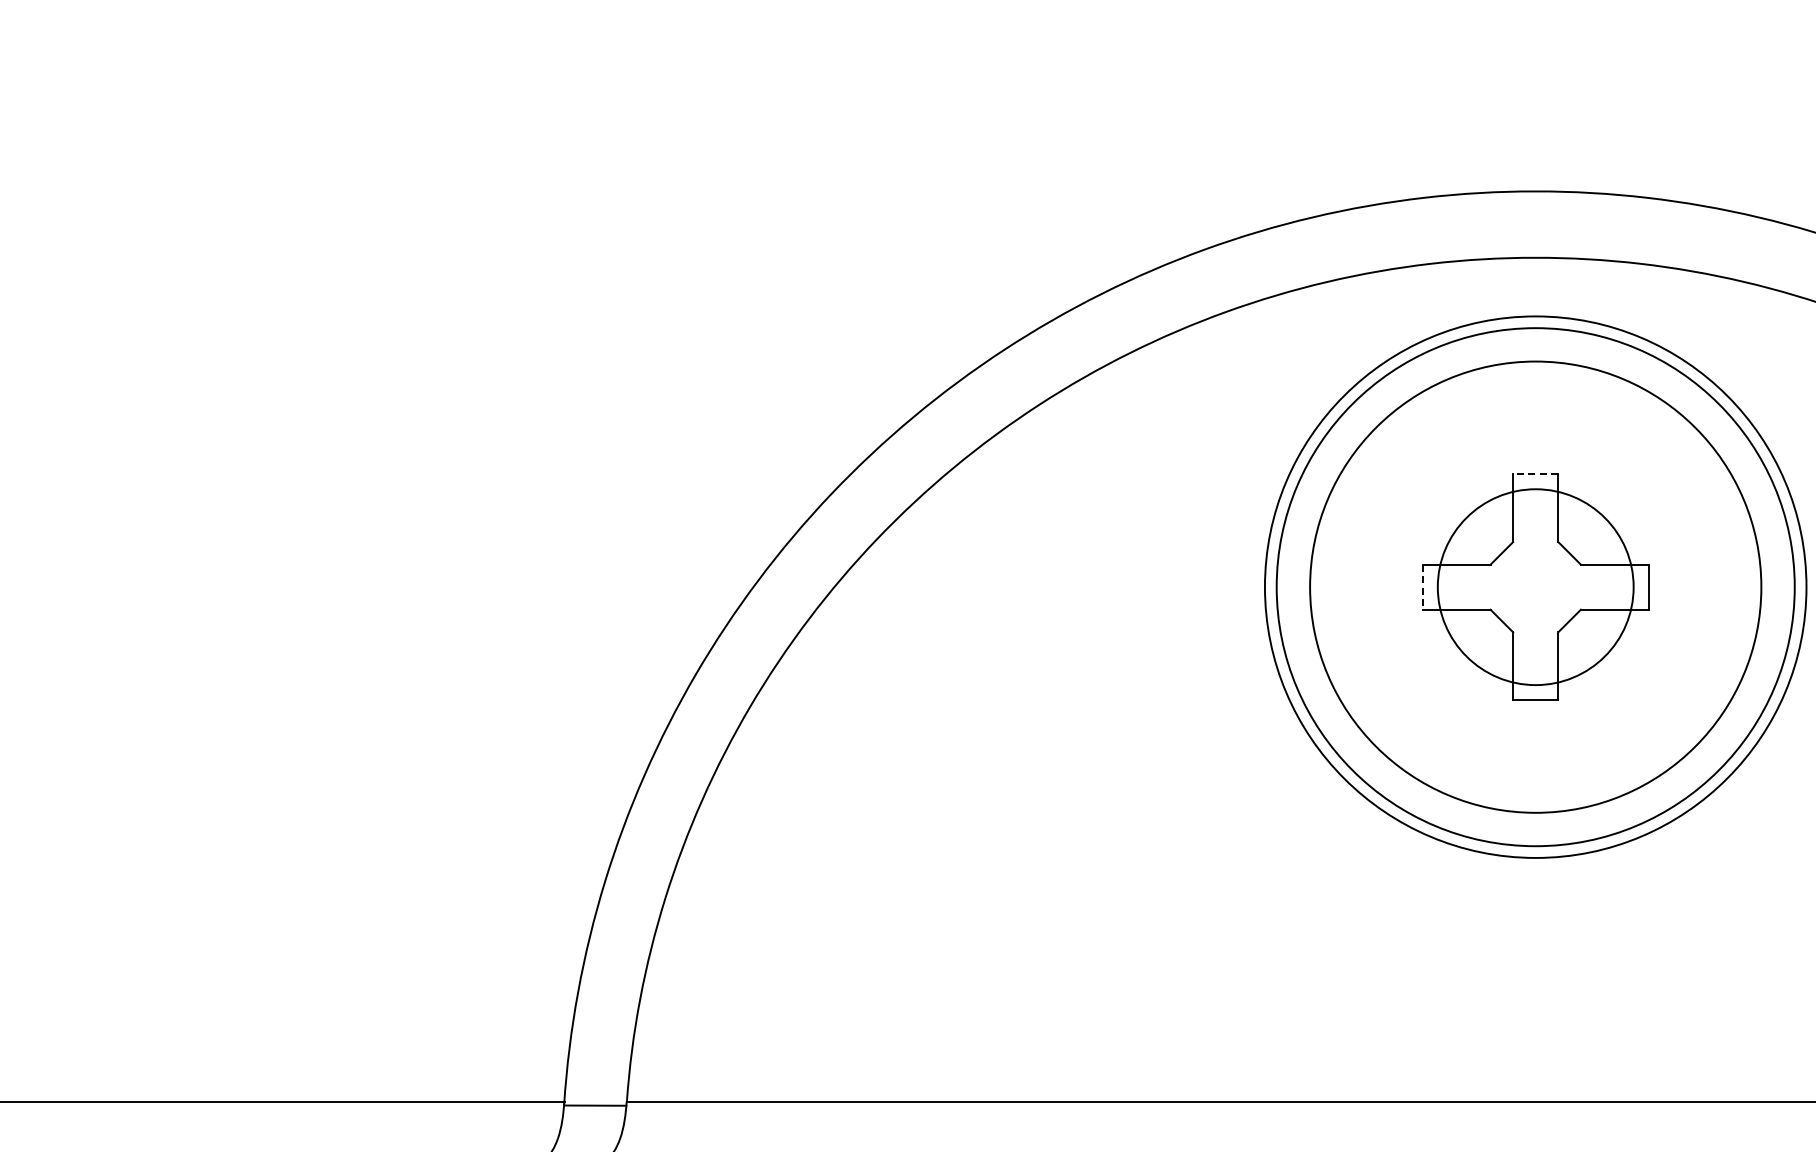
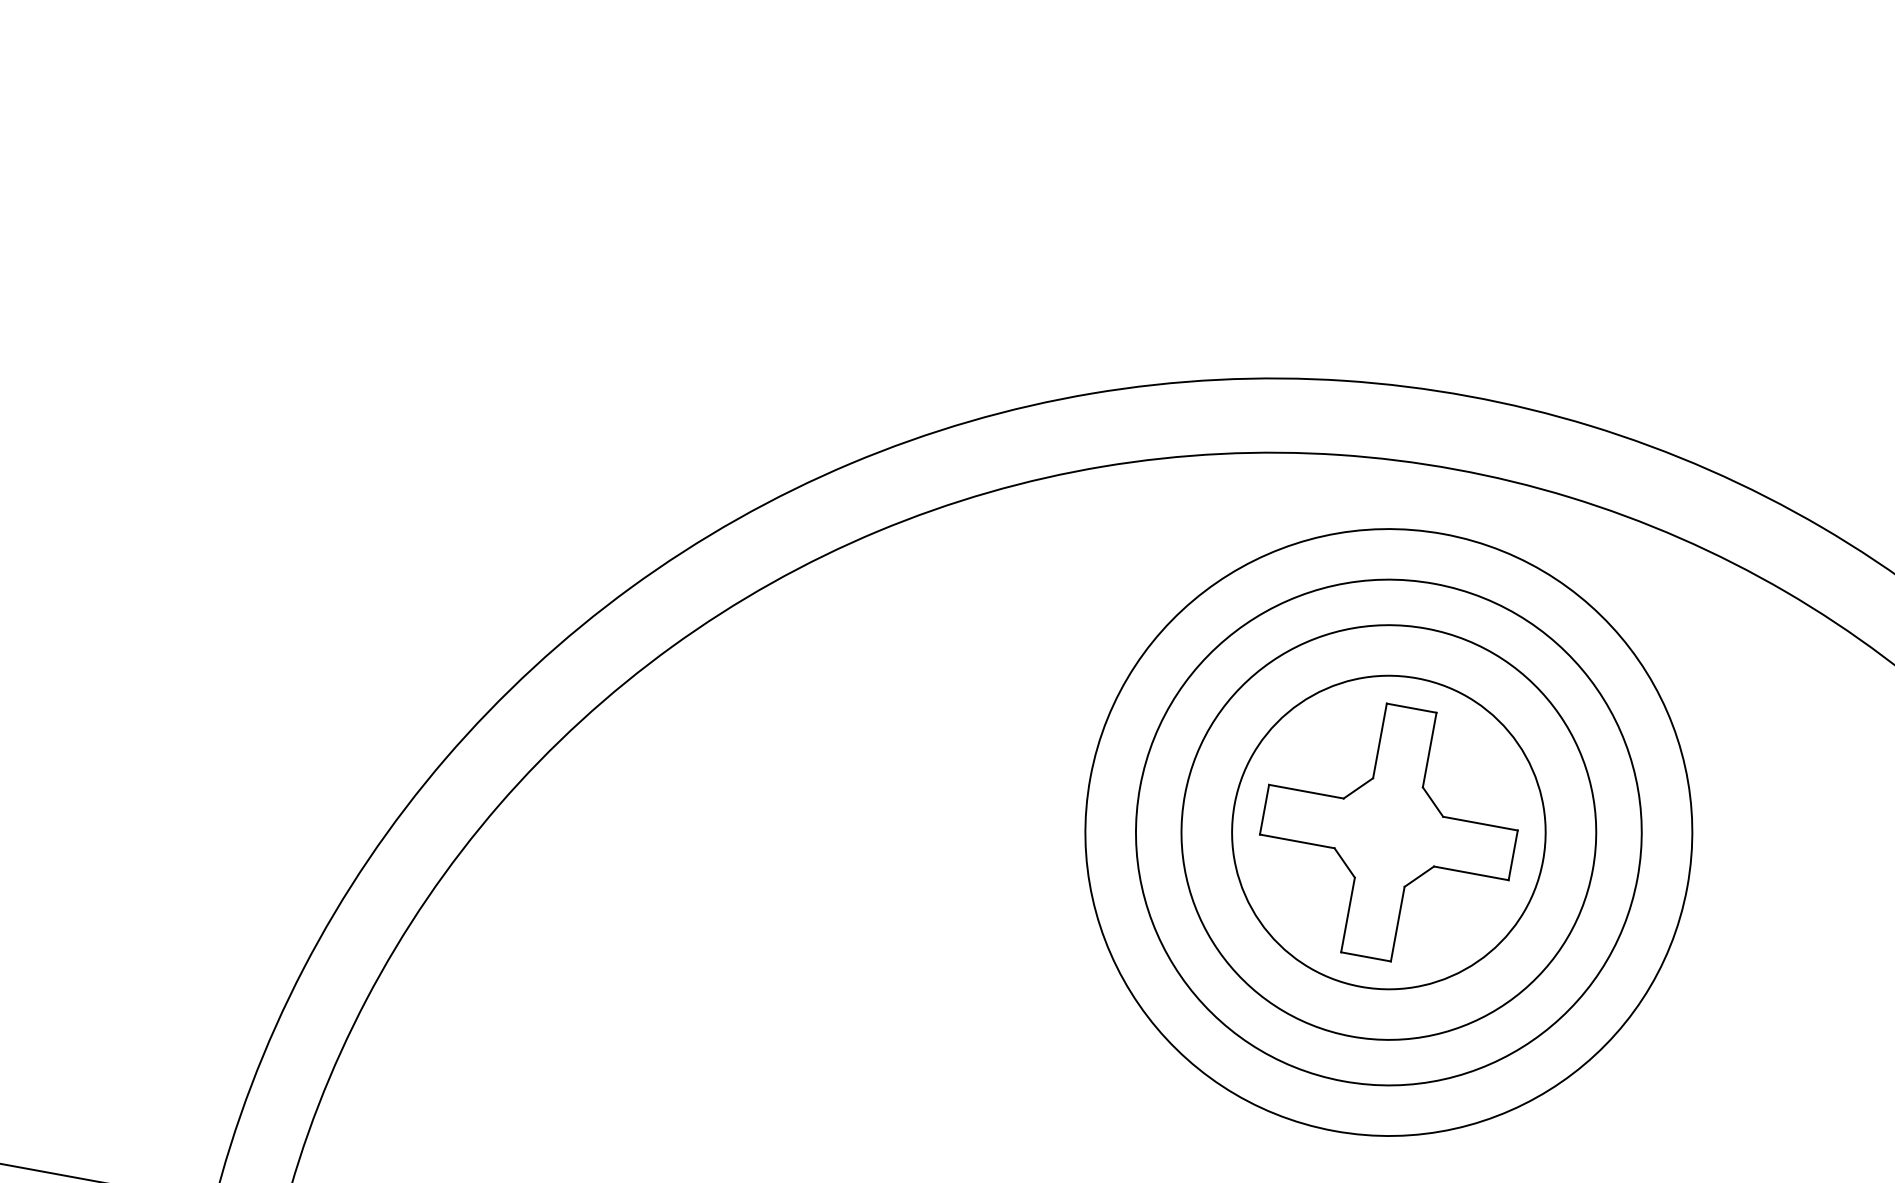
line: (1535, 474) -> (1411, 708), dashed -> solid
line: (1422, 587) -> (1264, 809), dashed -> solid
circle: (1535, 587) -> (1388, 832), size x0.71
circle: (1535, 587) -> (1388, 832), size x1.43

